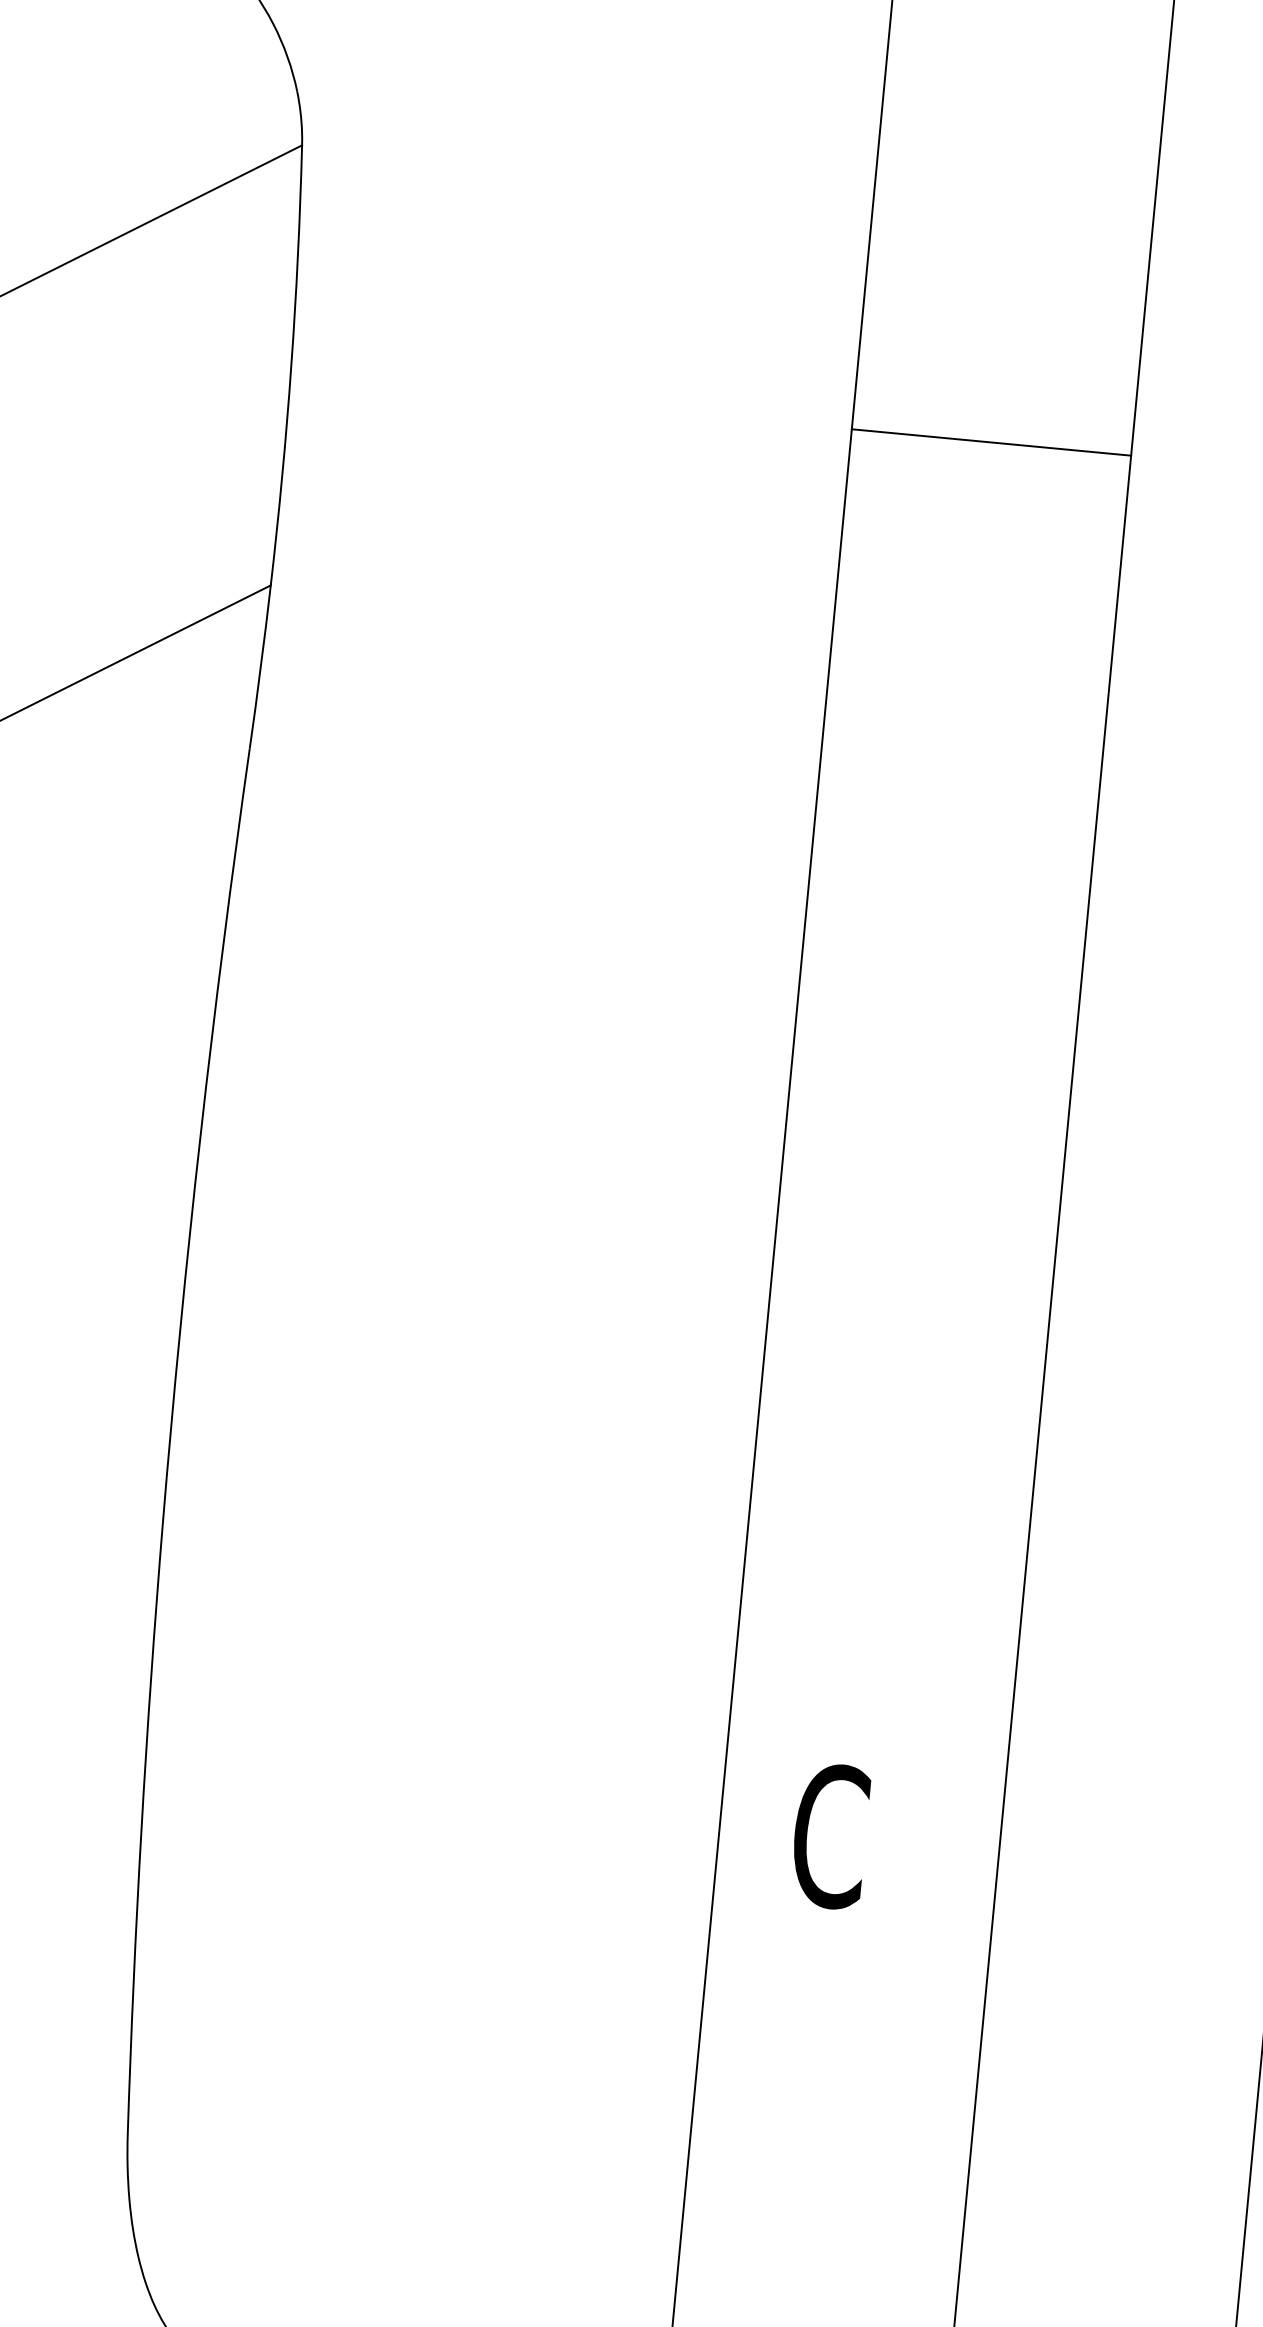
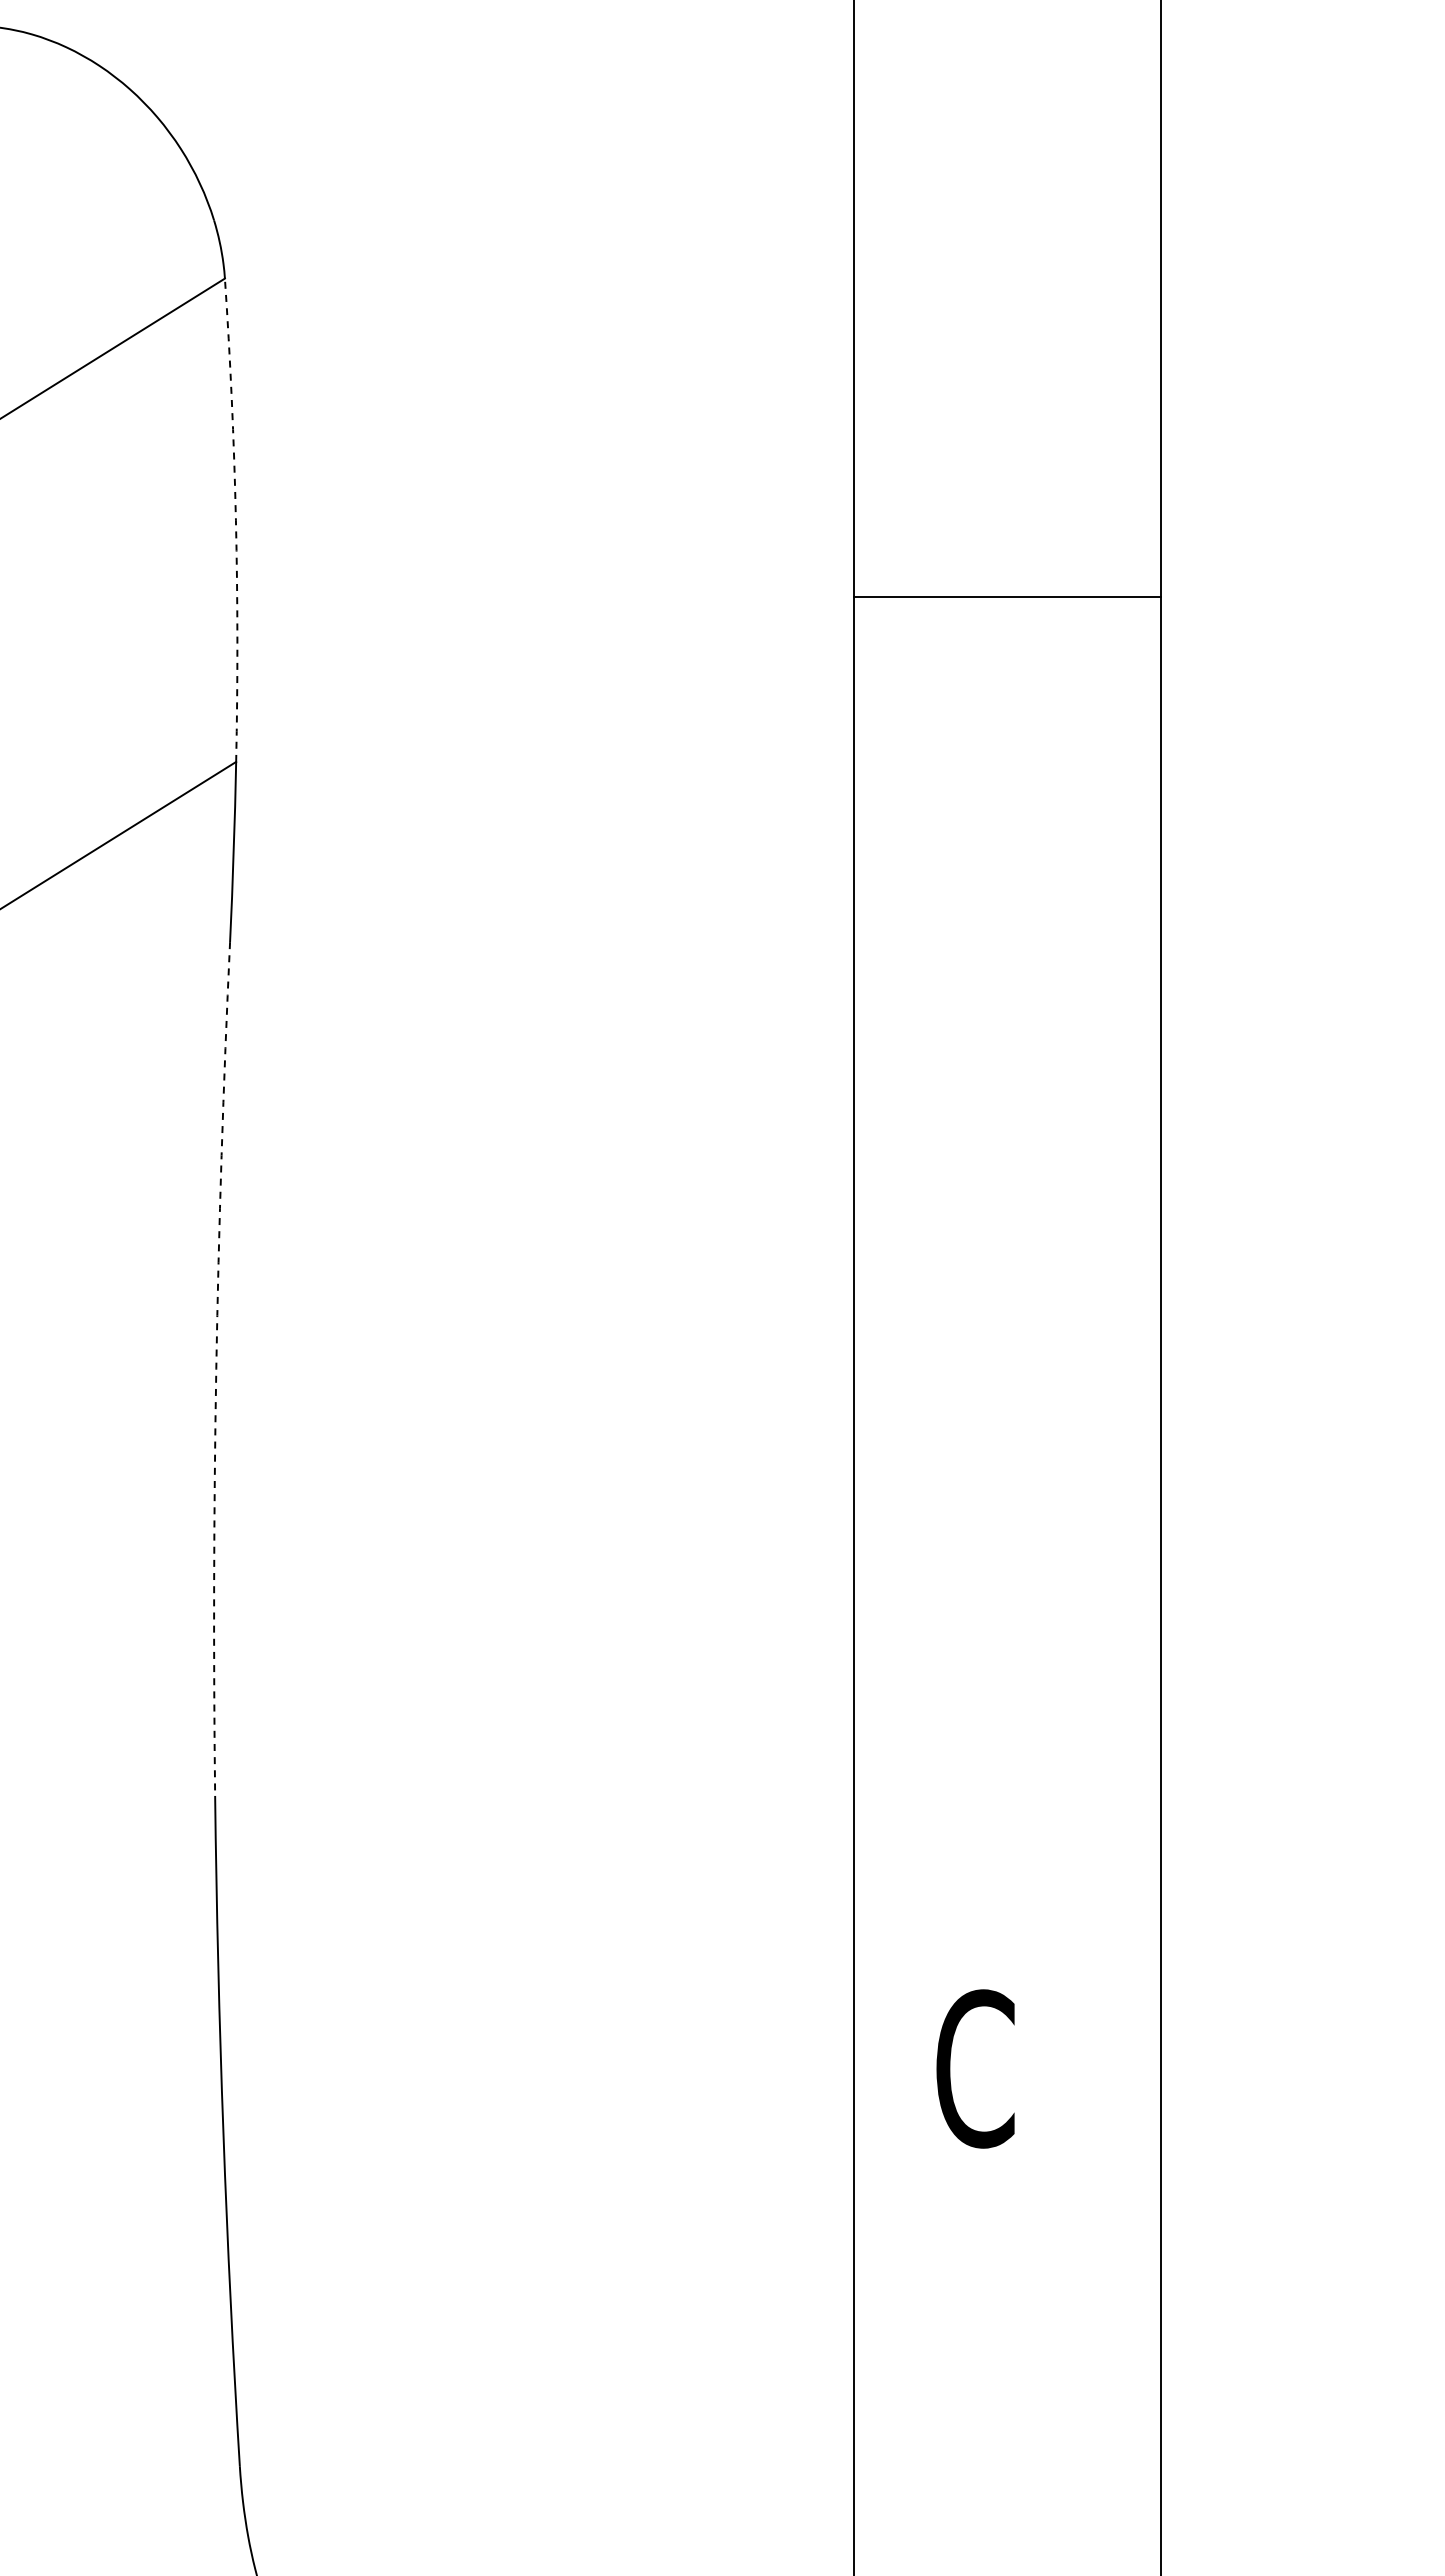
arc: (290, 366) -> (235, 520), solid -> dashed
line: (991, 442) -> (1007, 596), moved
arc: (200, 1134) -> (216, 1368), solid -> dashed

